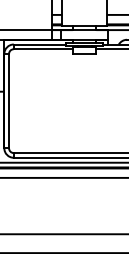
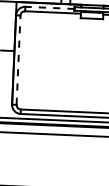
line: (39, 44) -> (49, 7), solid -> dashed
line: (9, 100) -> (18, 59), solid -> dashed

